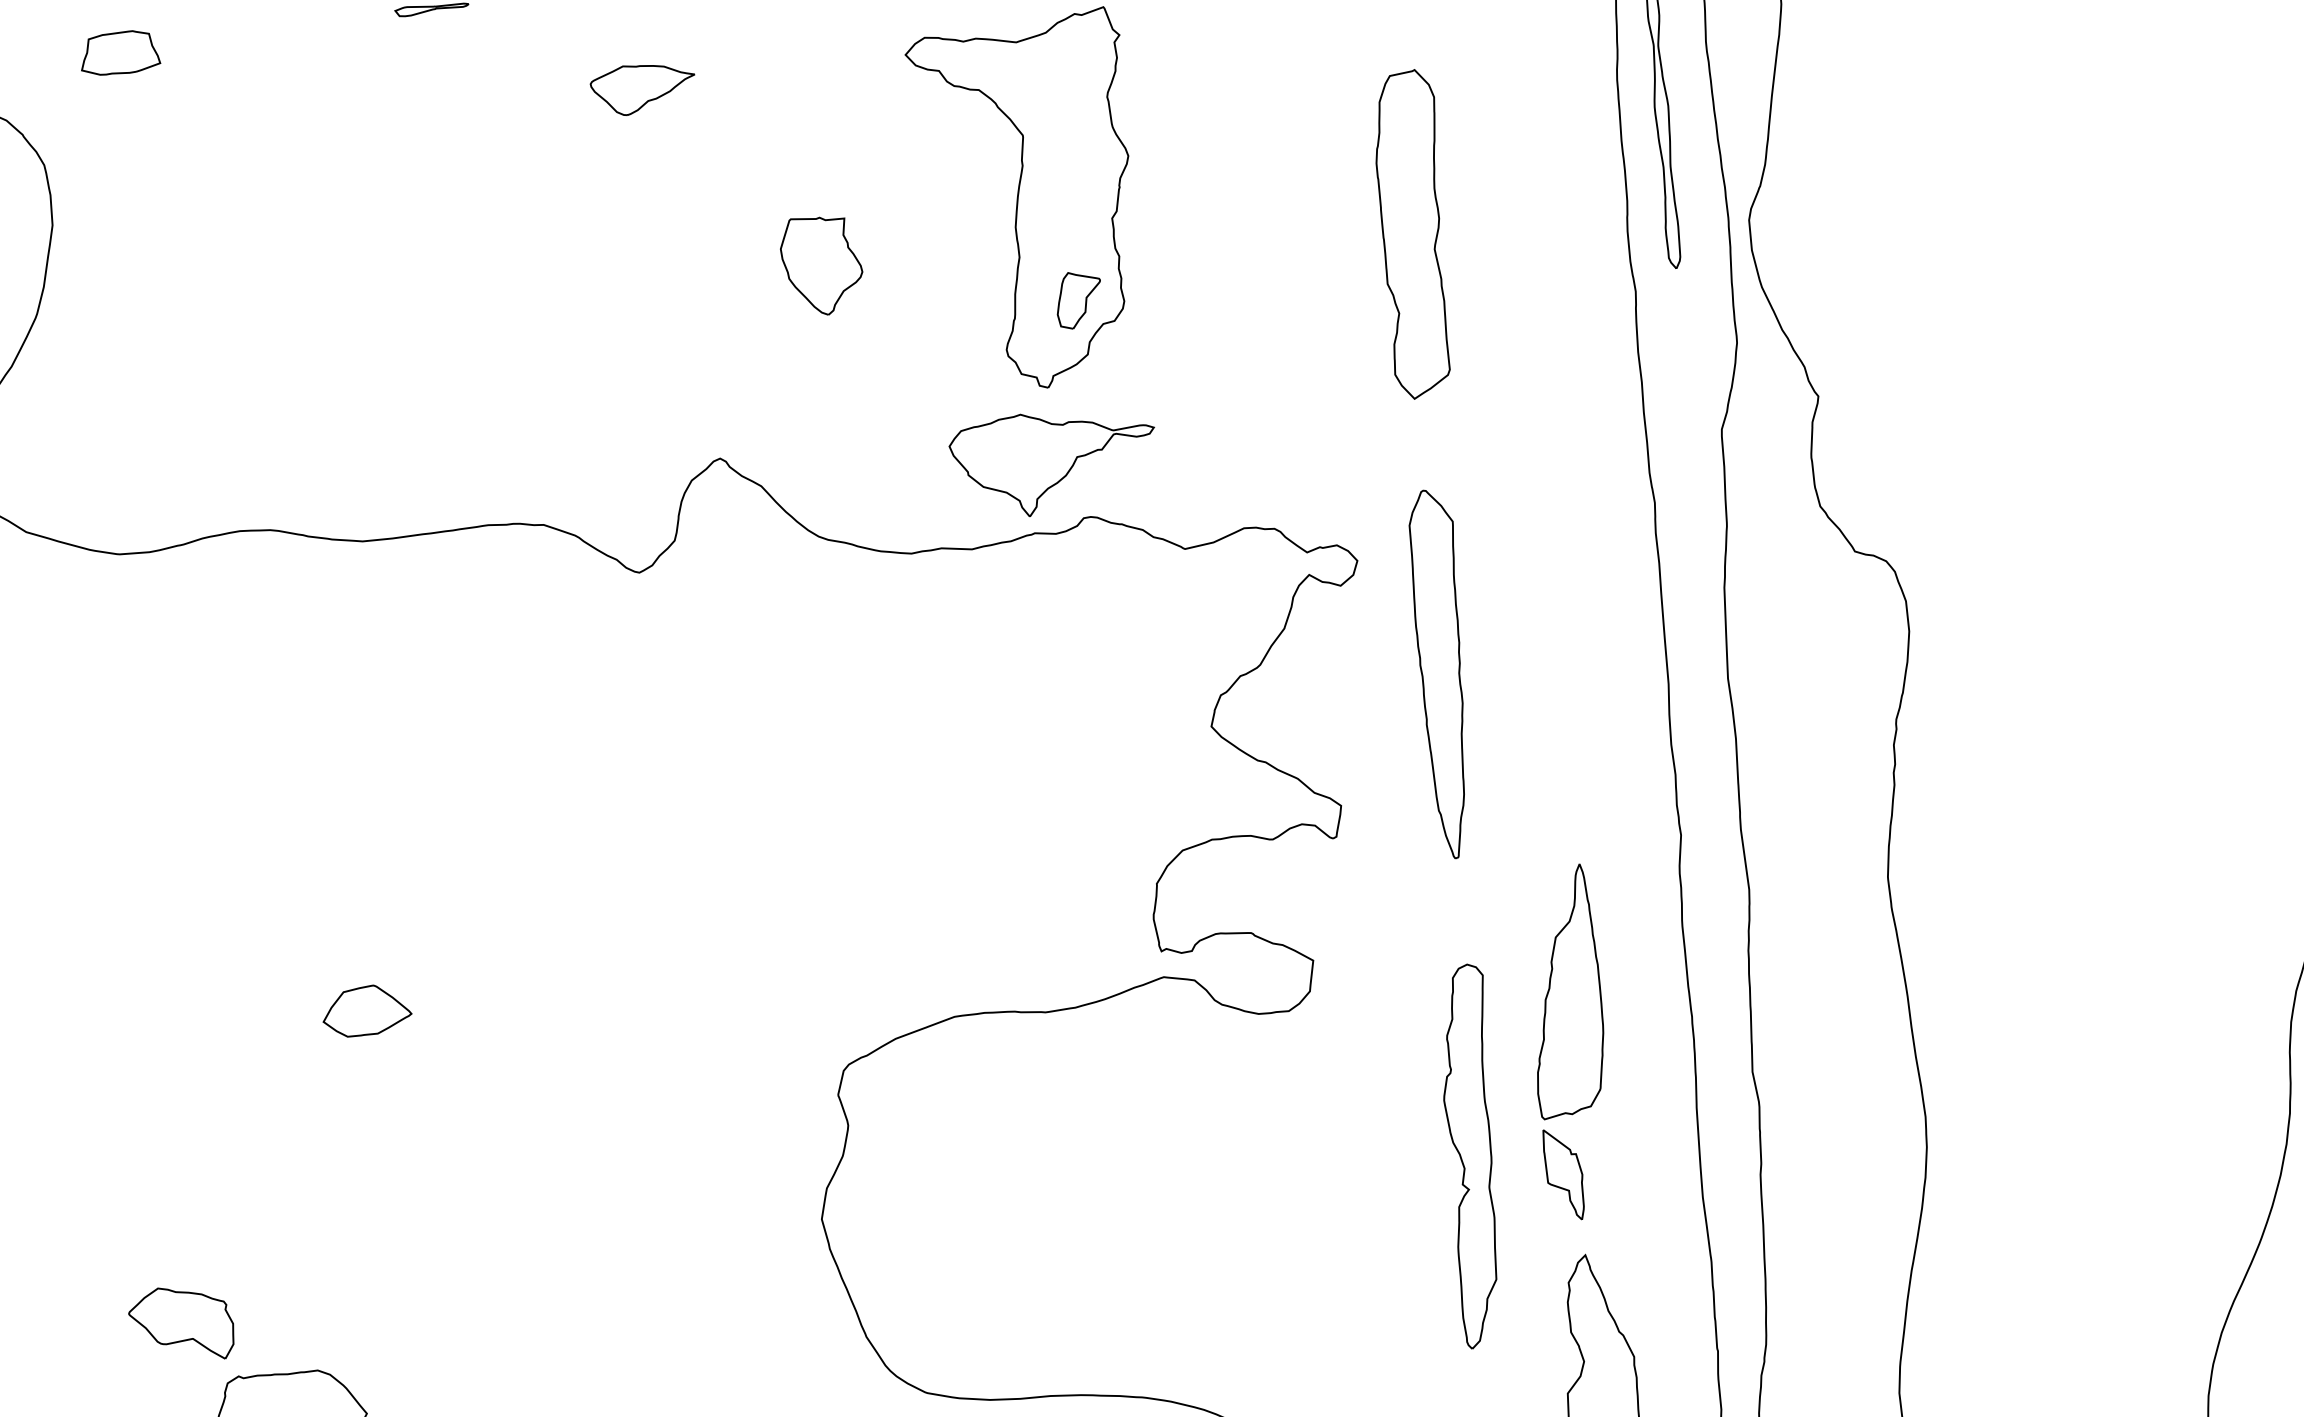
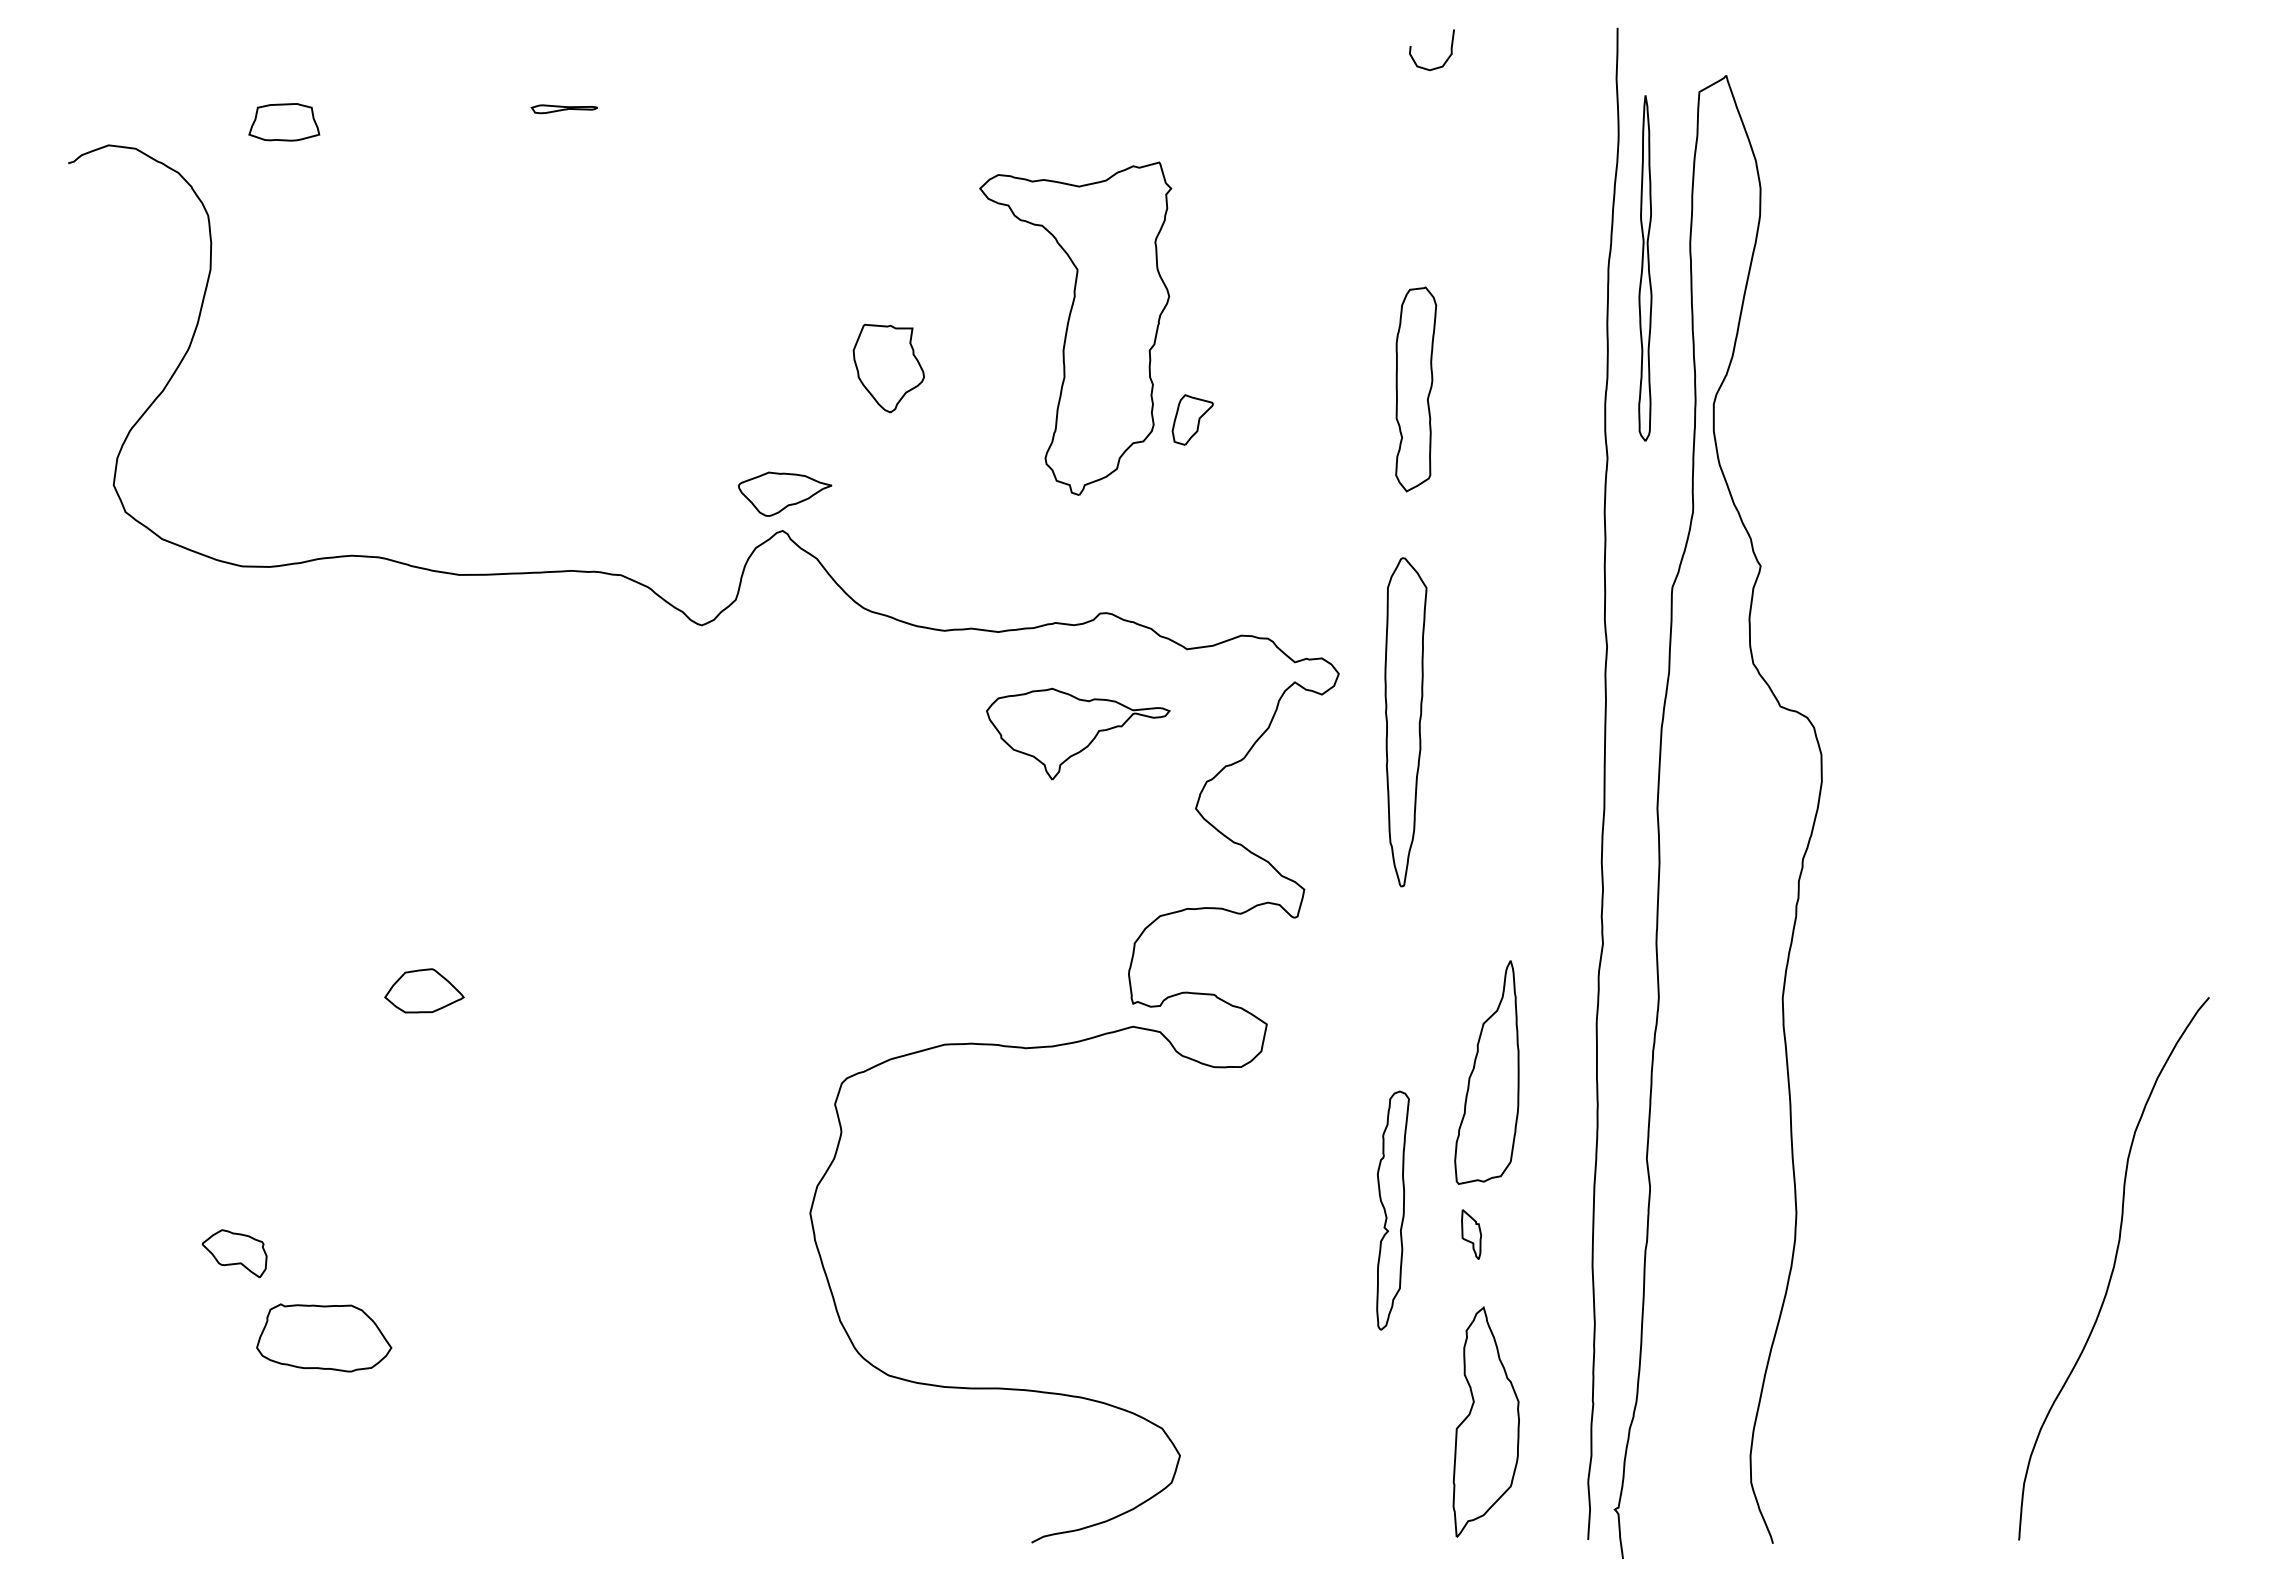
part: (643, 88) -> (785, 493), moved
part: (1413, 234) -> (1415, 389), size x0.7
part: (1078, 299) -> (1192, 419), moved
part: (1054, 462) -> (1078, 733), moved
part: (1443, 674) -> (1405, 722), moved
part: (1473, 1155) -> (1392, 1210), size x0.7
part: (1564, 1174) -> (1471, 1234), size x0.6
part: (181, 1324) -> (234, 1253), size x0.7

